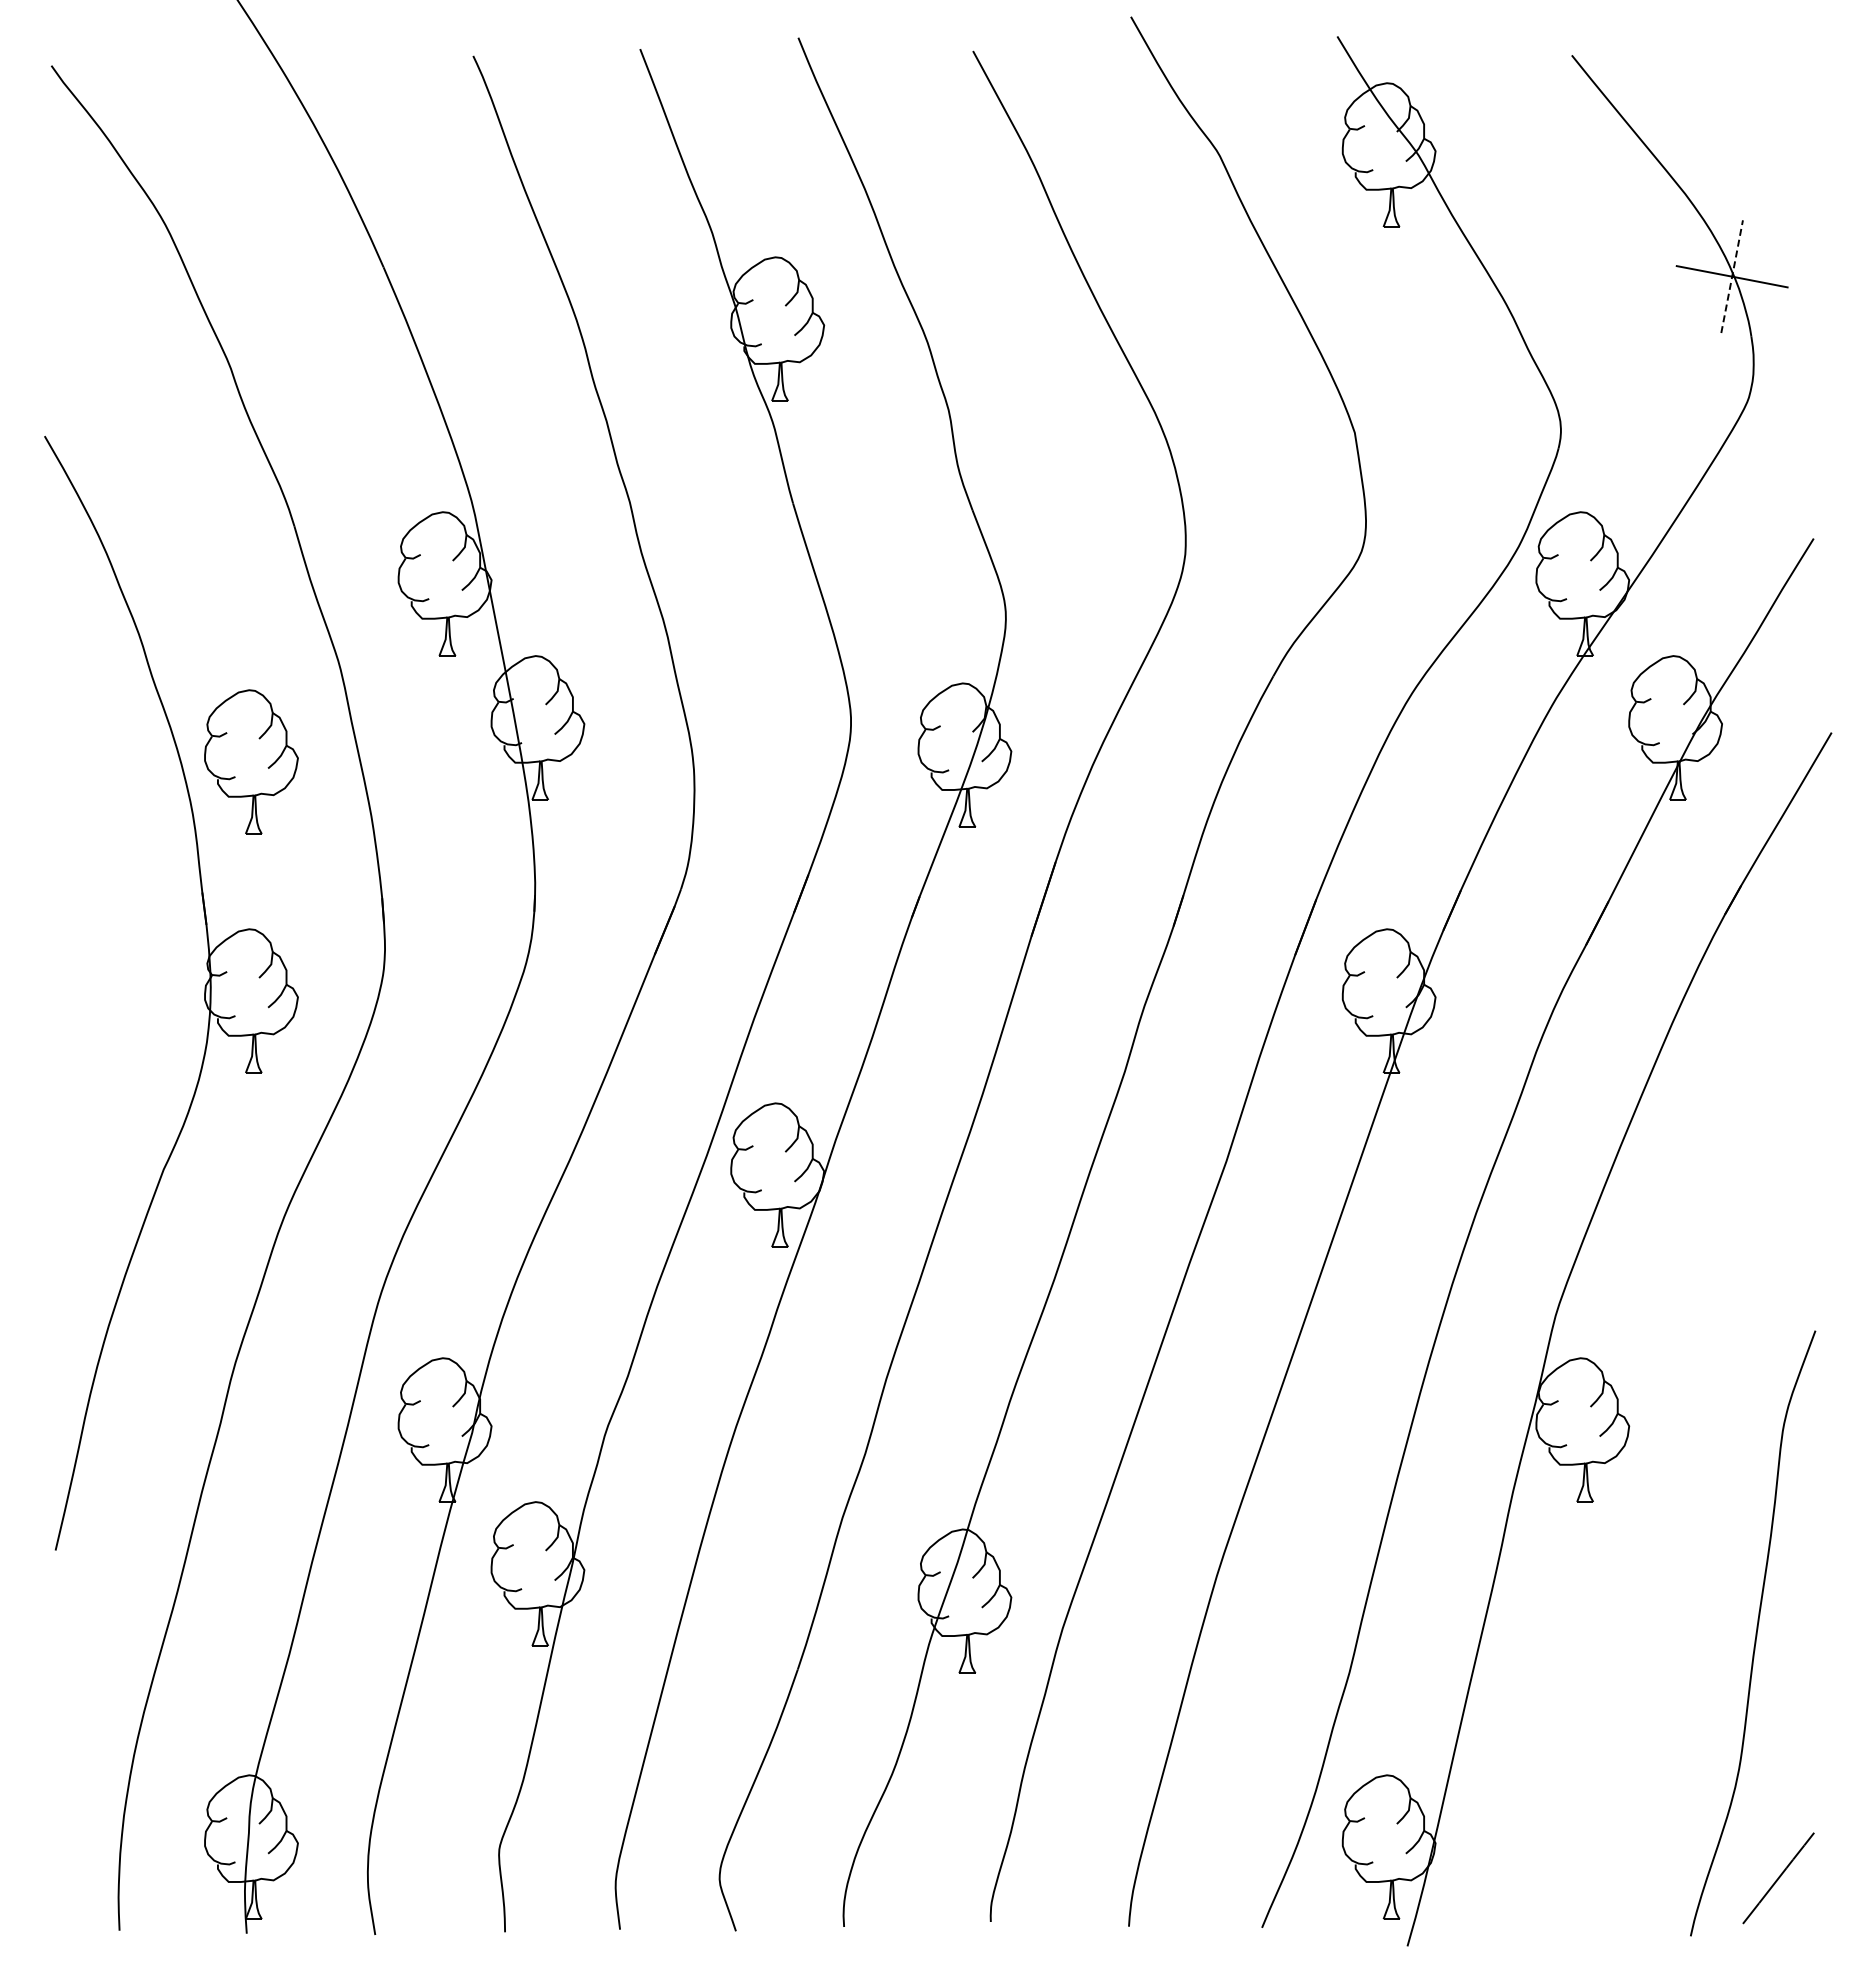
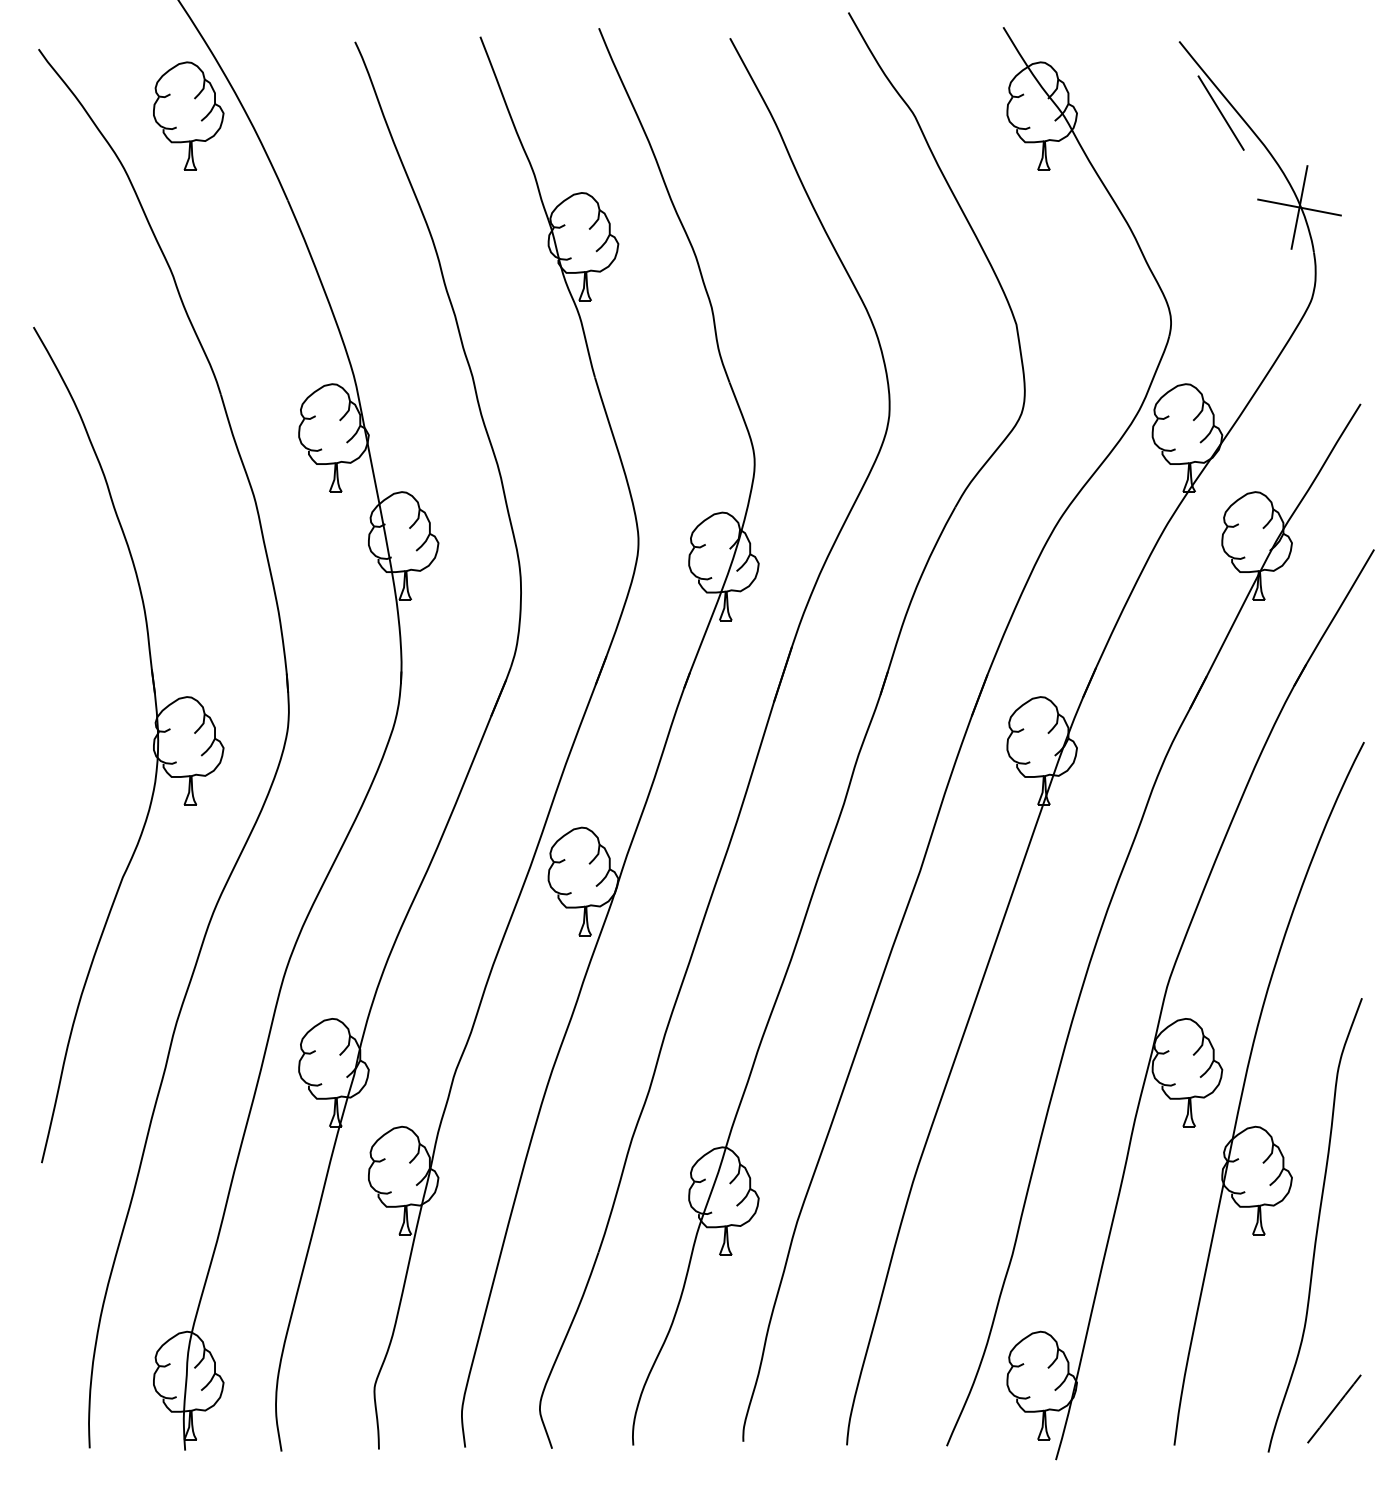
line: (1627, 150) -> (1221, 112), added
line: (1732, 276) -> (1299, 207), dashed -> solid
part: (251, 761) -> (188, 115), moved
part: (1658, 1450) -> (1244, 1088), added

